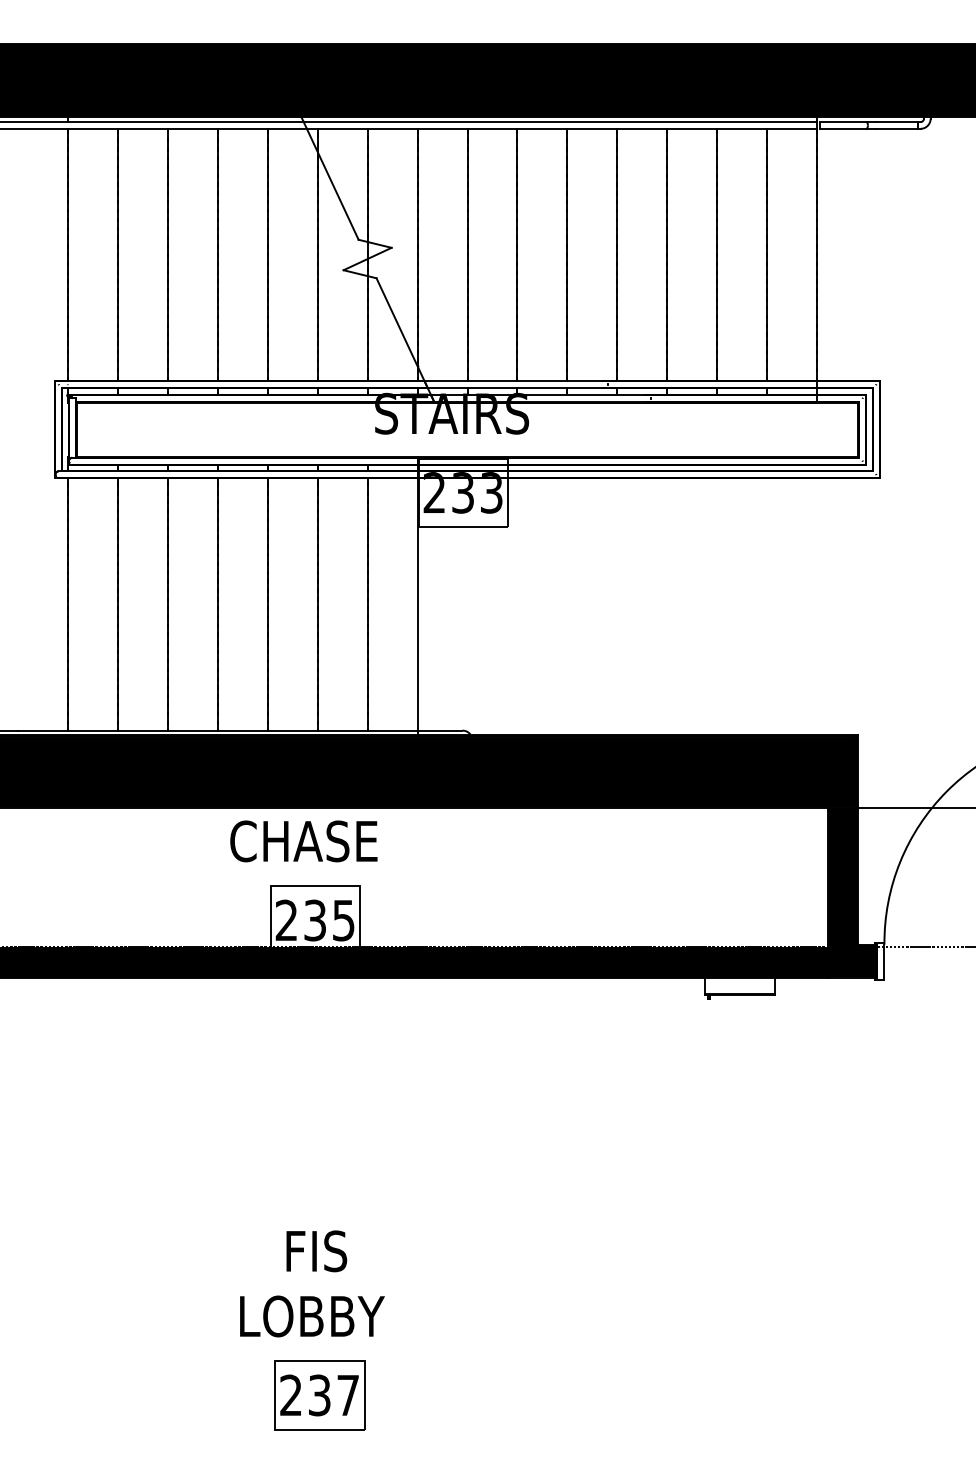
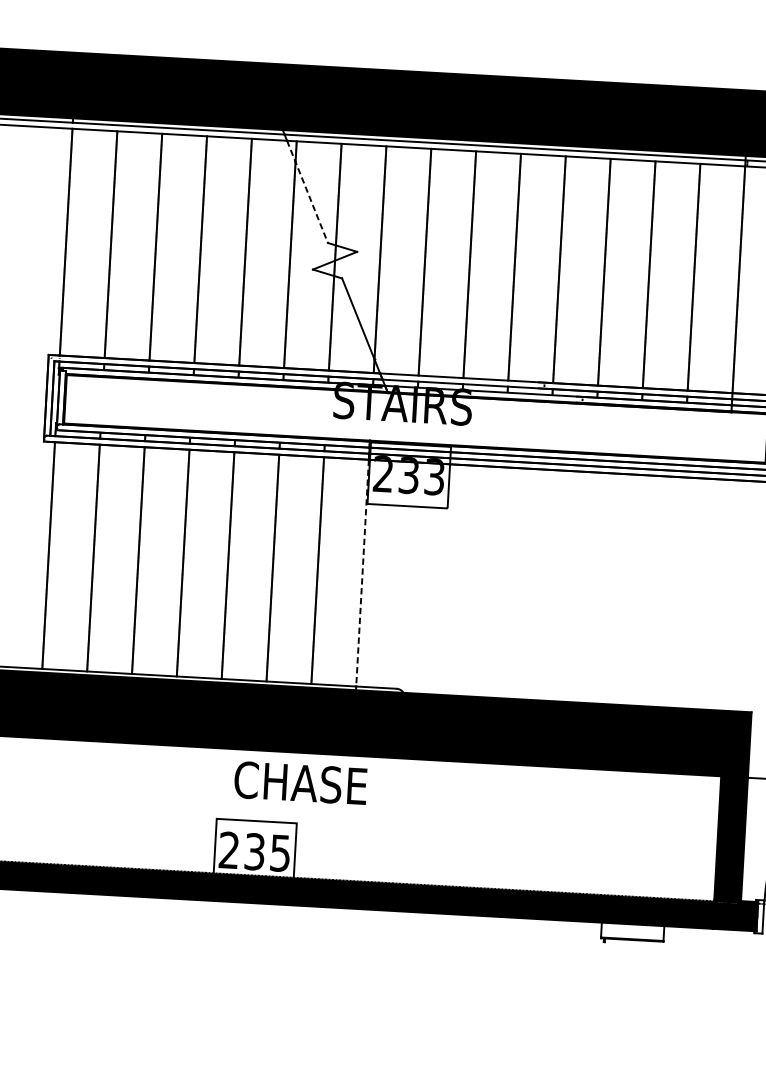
line: (332, 184) -> (307, 192), solid -> dashed
line: (417, 604) -> (362, 573), solid -> dashed
text: (303, 841) -> (300, 783), moved

